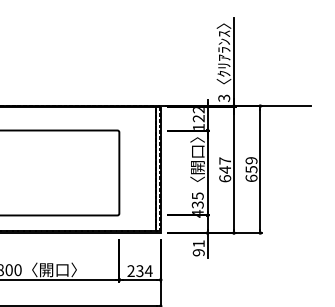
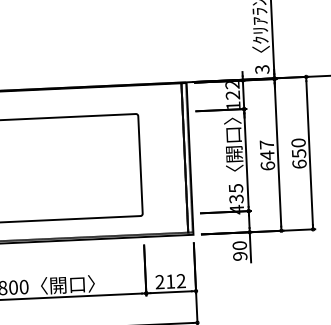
text: (251, 160) -> (298, 142), 659 -> 650
text: (198, 243) -> (239, 245), 91 -> 90
text: (144, 271) -> (176, 281), 234 -> 212

